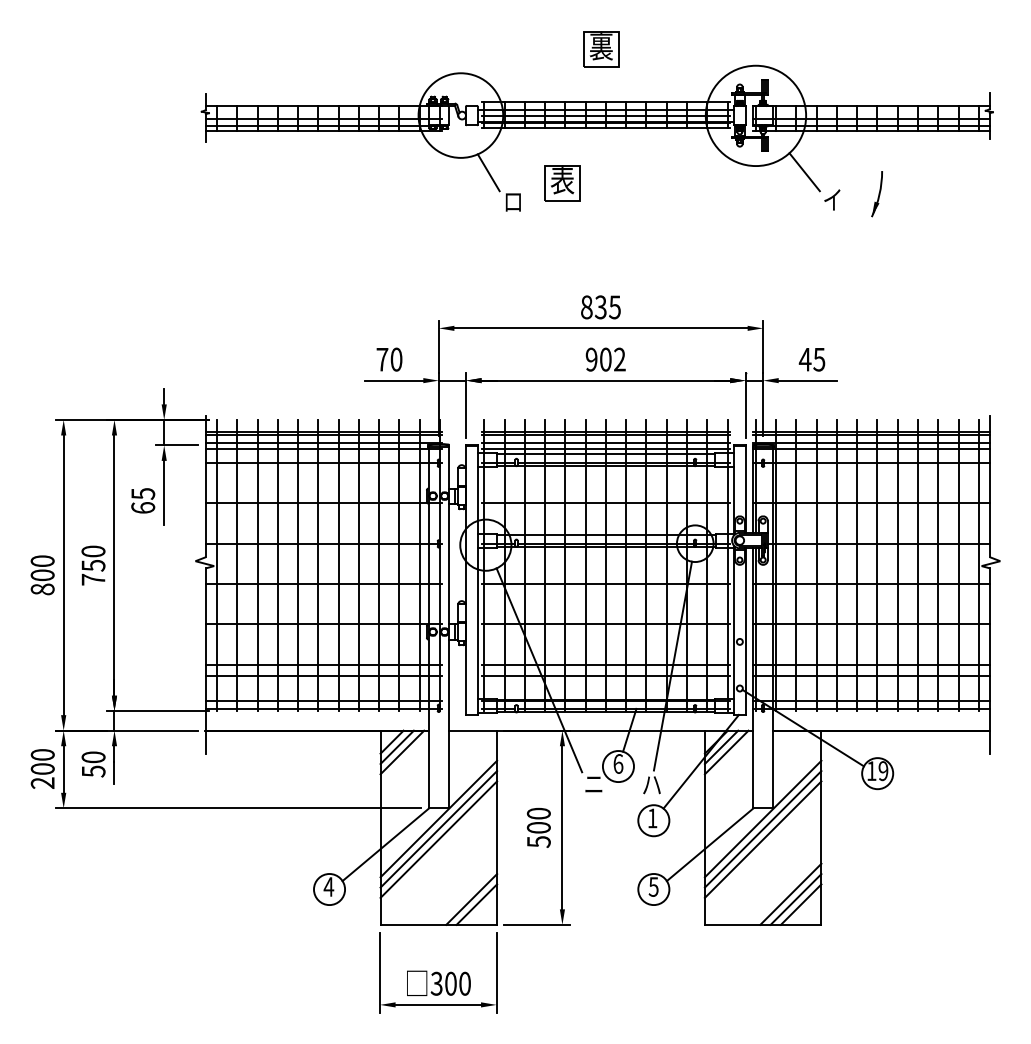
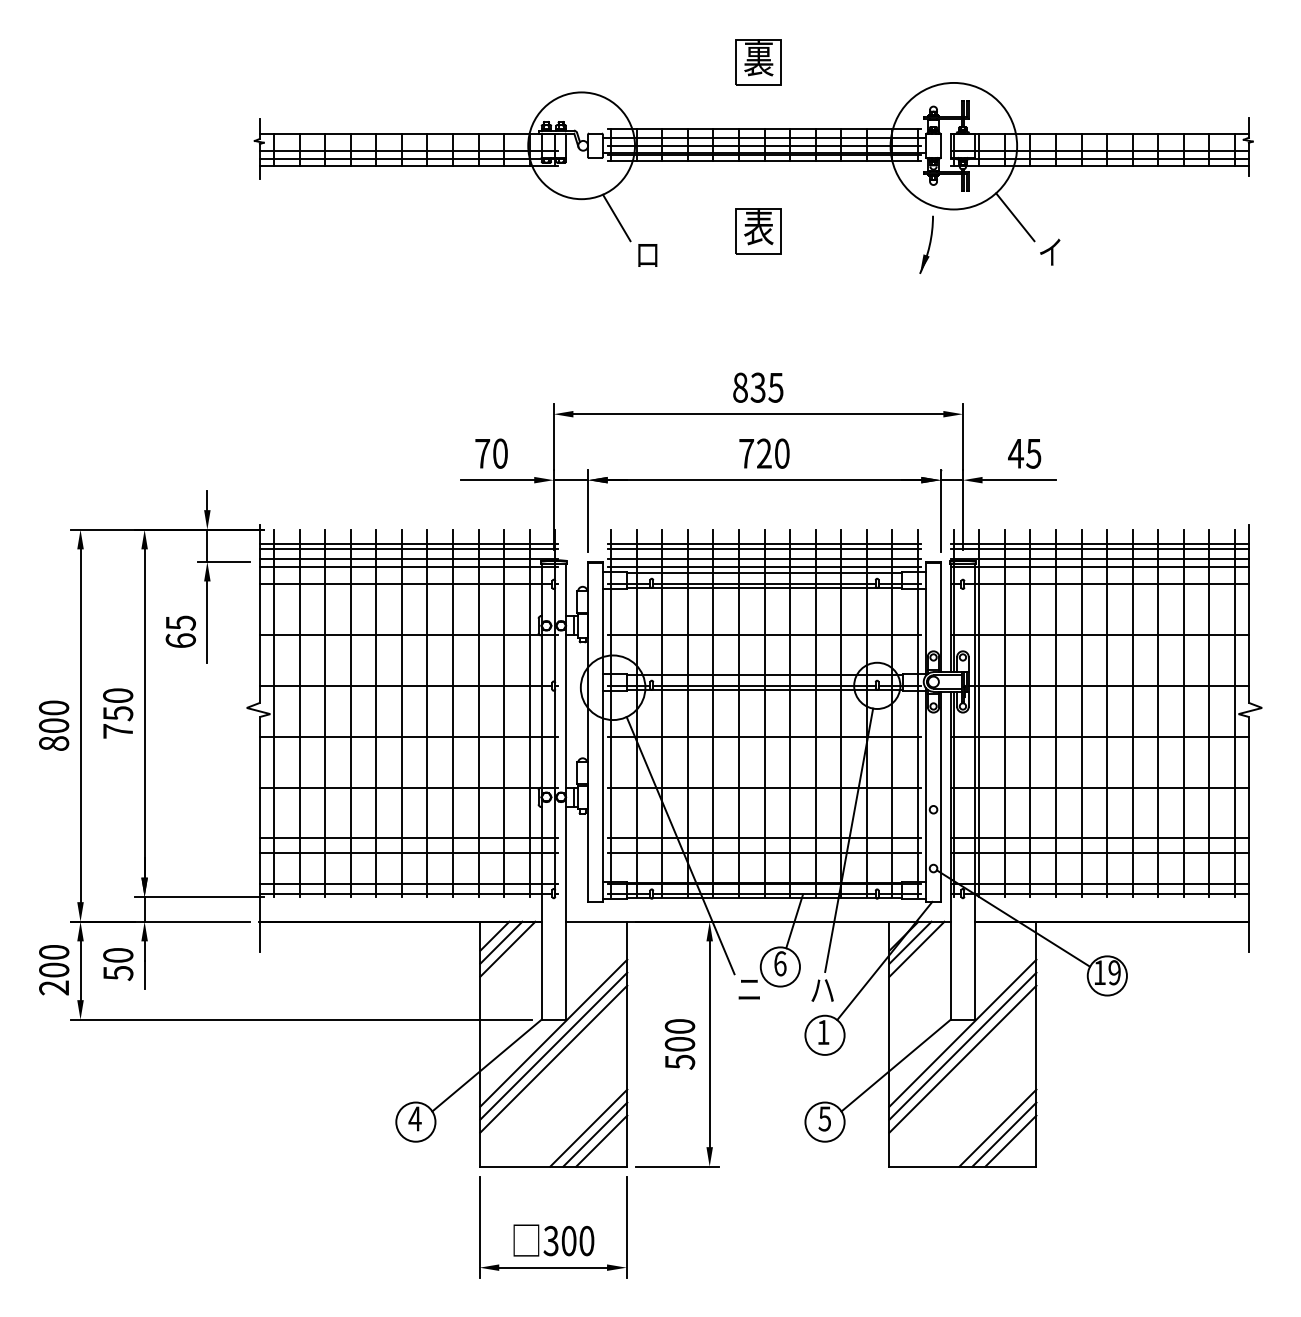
part: (562, 183) -> (758, 231), moved
part: (876, 193) -> (926, 244), moved
text: (605, 359) -> (764, 453), 902 -> 720
line: (466, 893) -> (588, 1127), added

